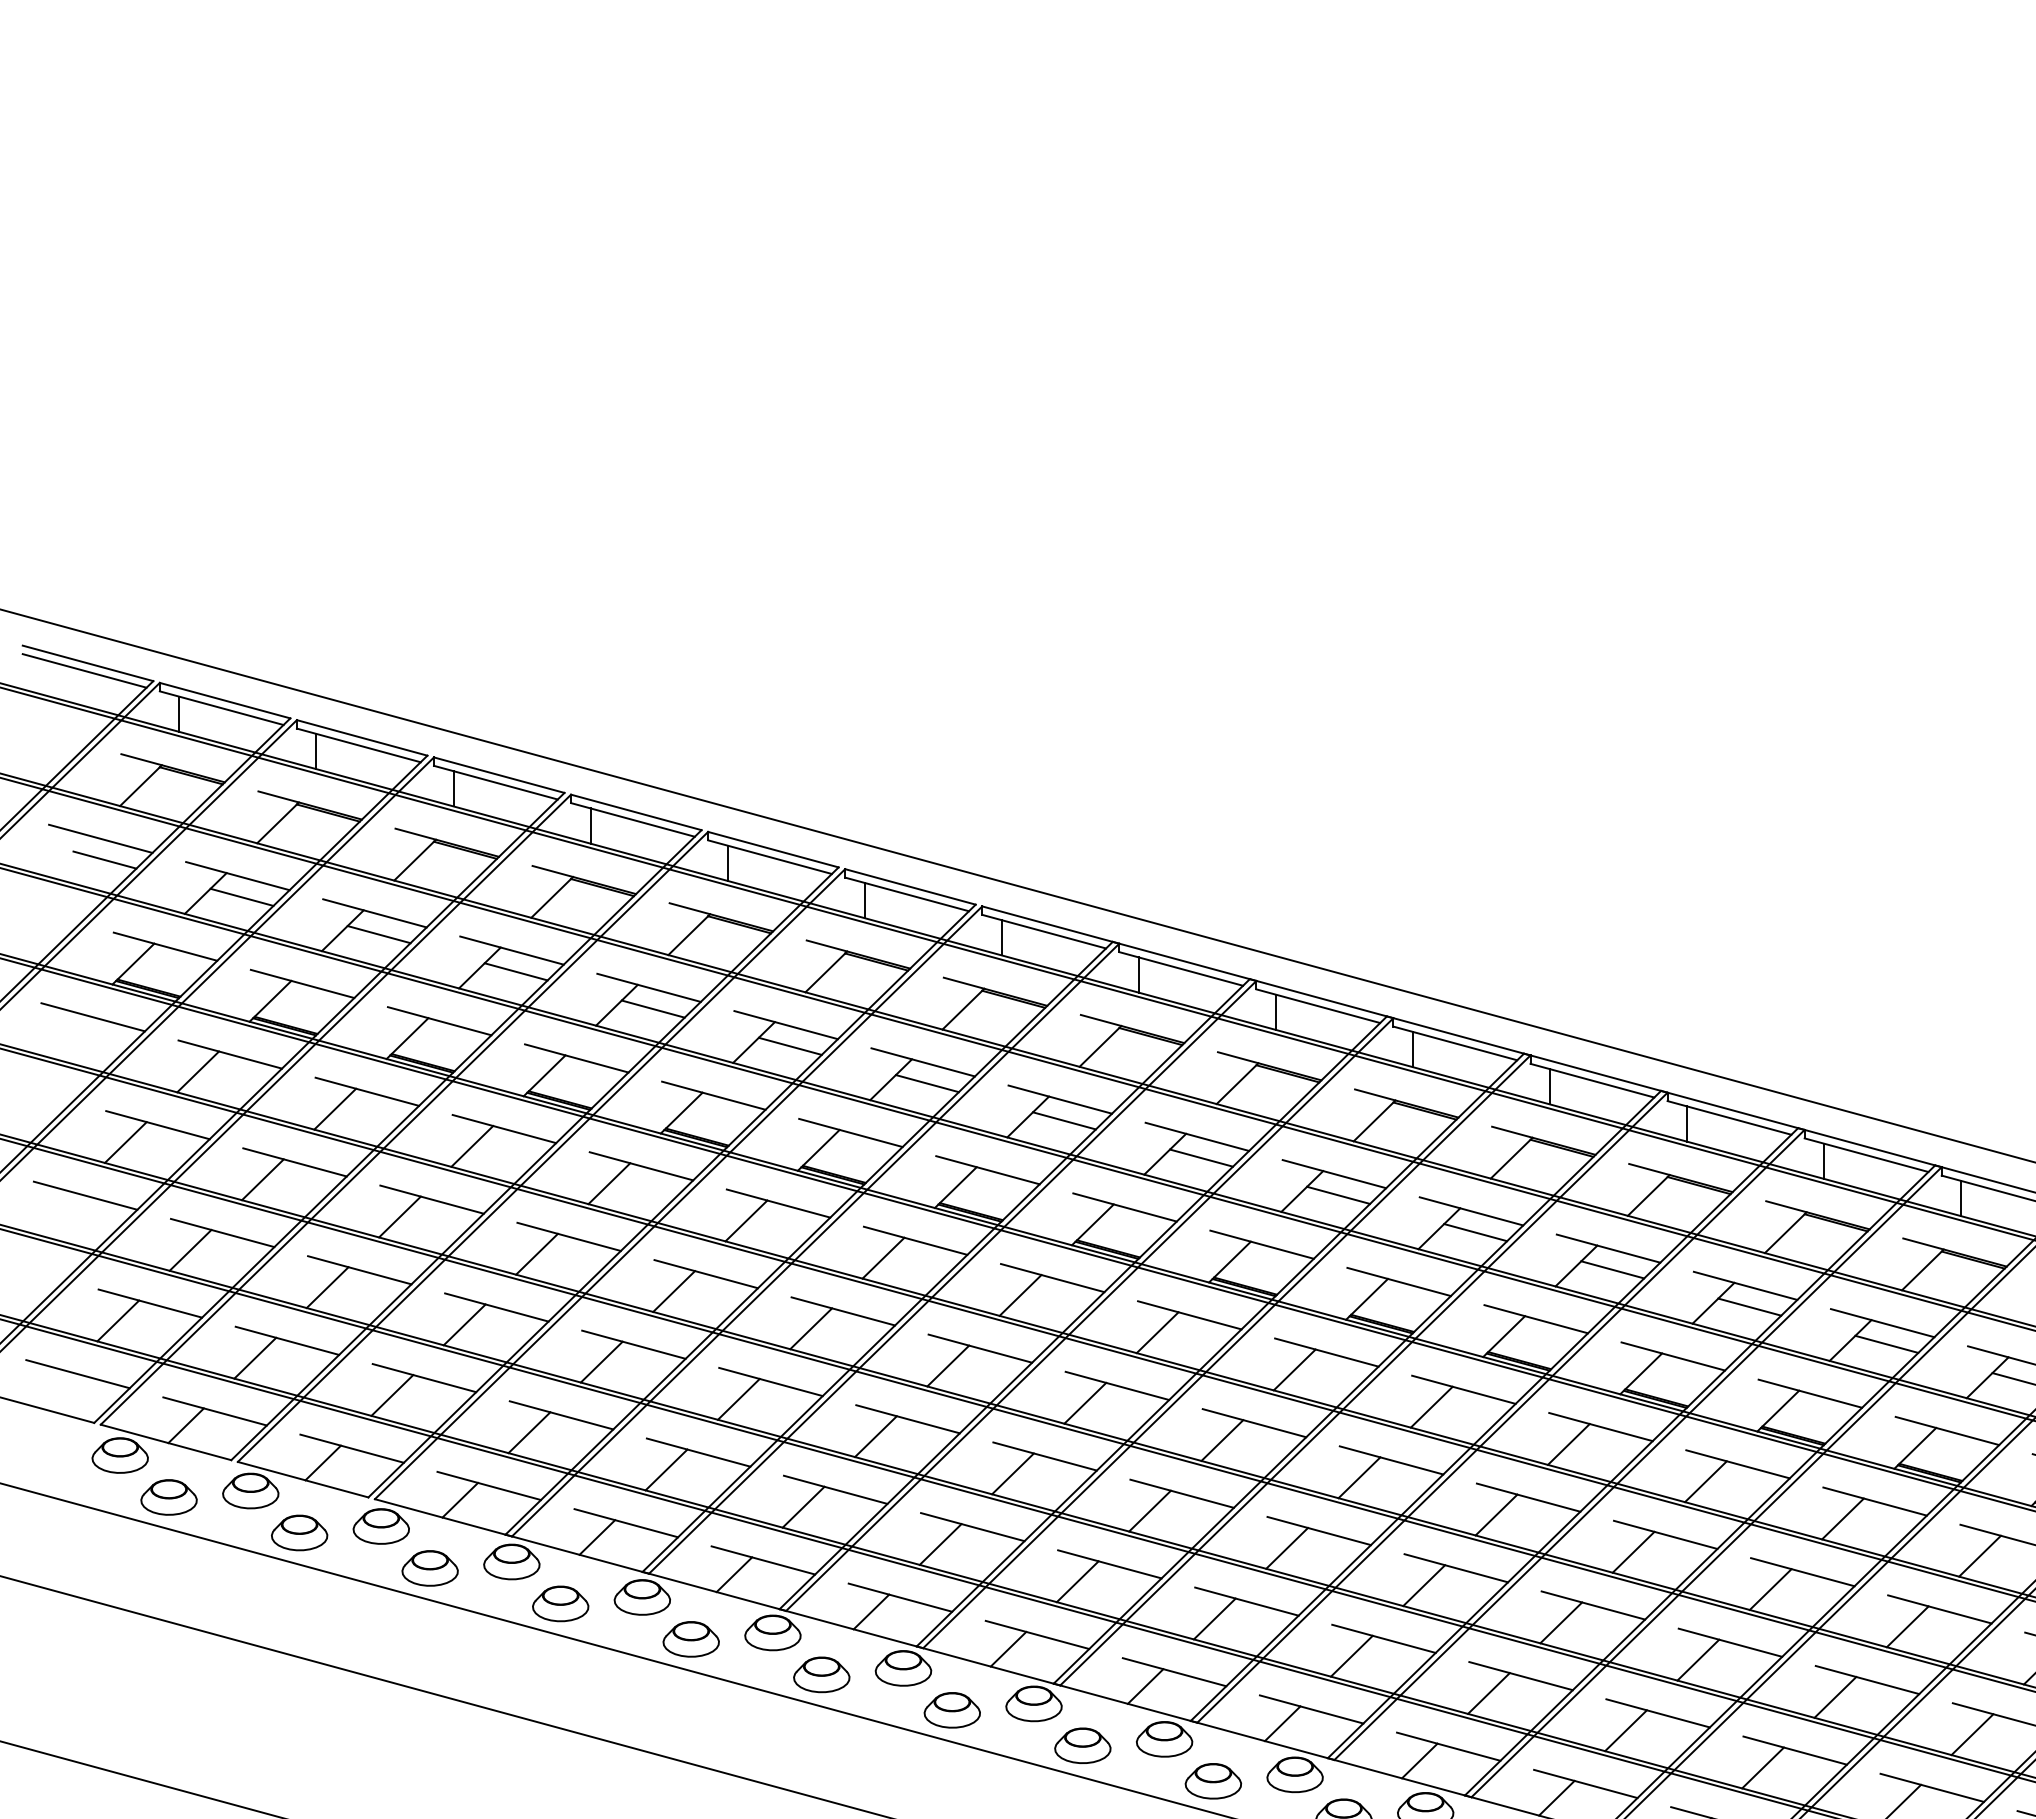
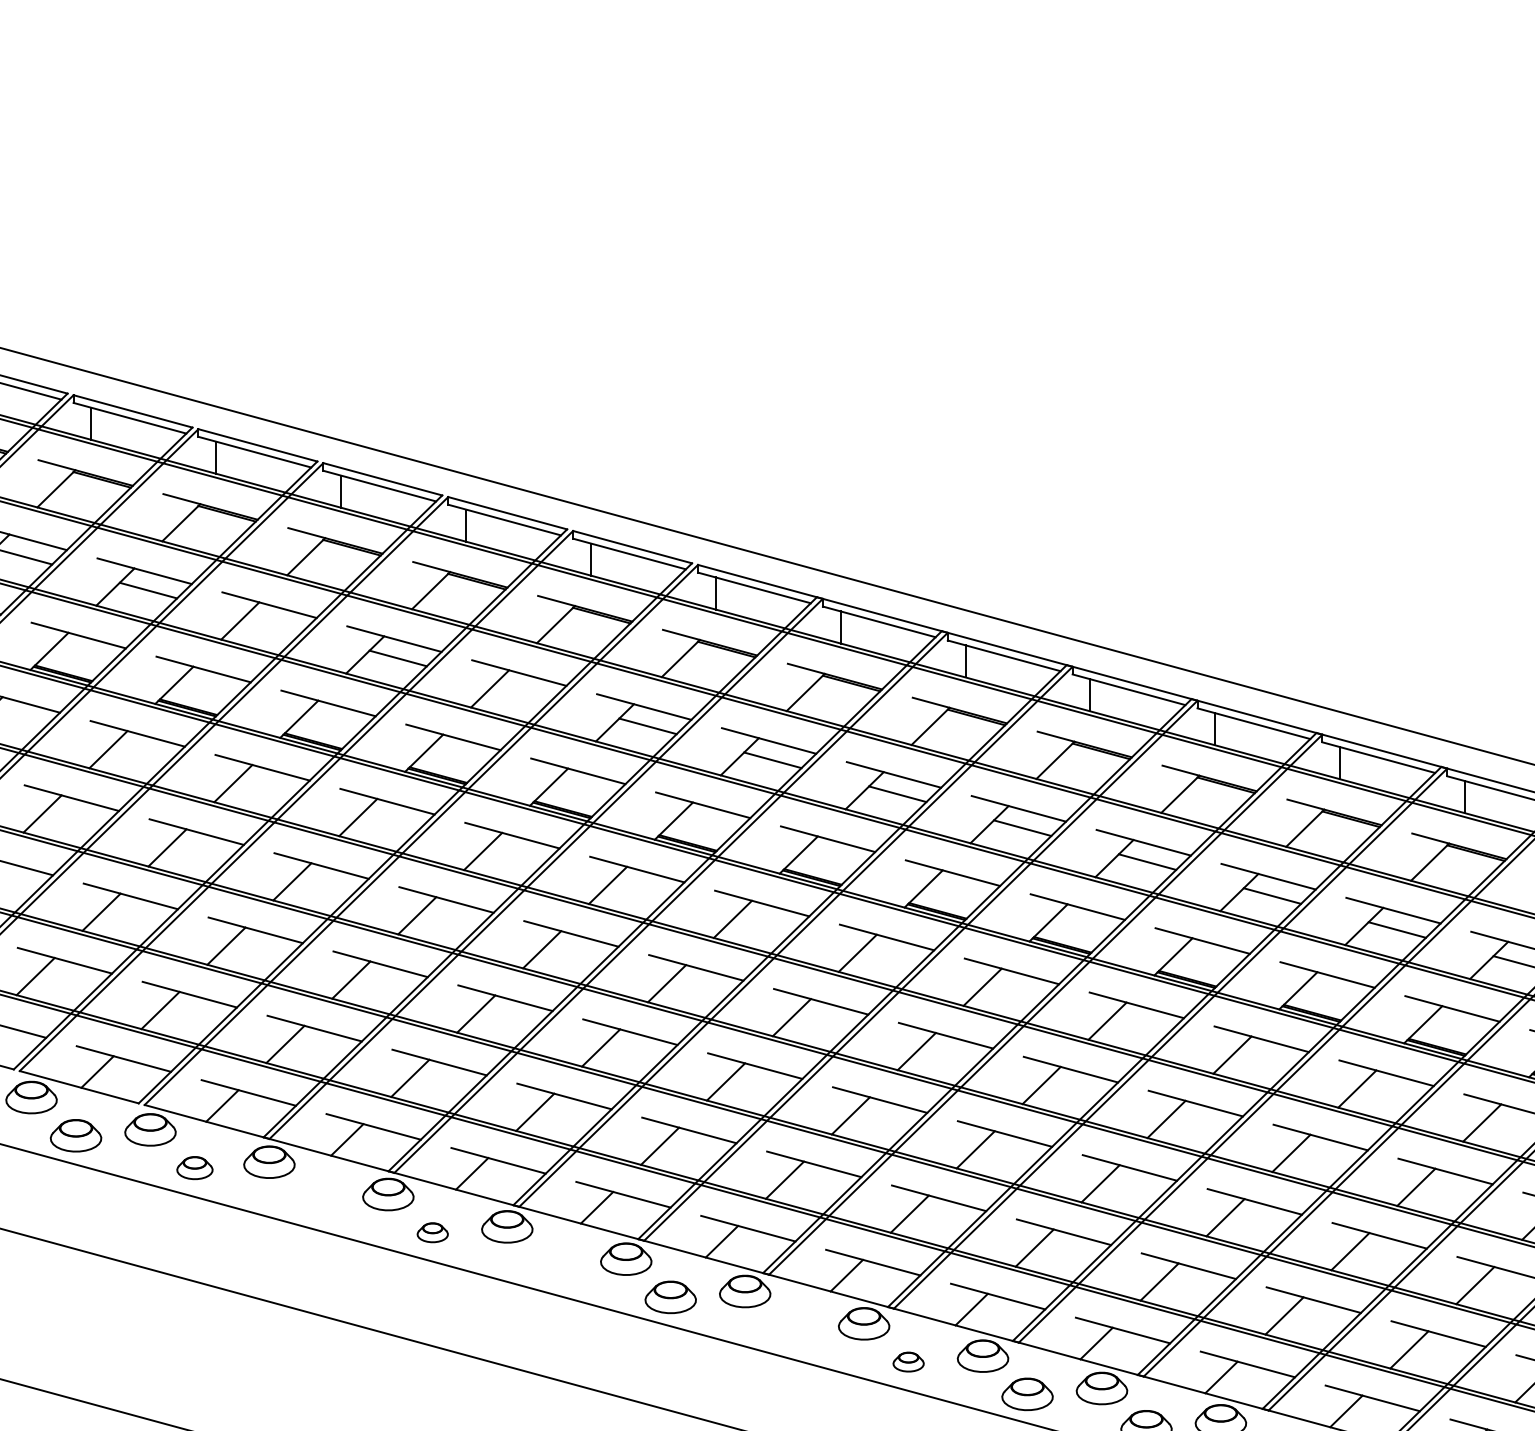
line: (515, 971) -> (272, 624), removed
line: (789, 1045) -> (522, 691), removed
part: (429, 1568) -> (194, 1168), size x0.7
part: (560, 1603) -> (313, 1200), removed
part: (690, 1639) -> (432, 1232), size x0.6
part: (821, 1674) -> (551, 1264), removed
part: (1082, 1745) -> (789, 1329), removed
part: (1213, 1781) -> (908, 1362), size x0.6

